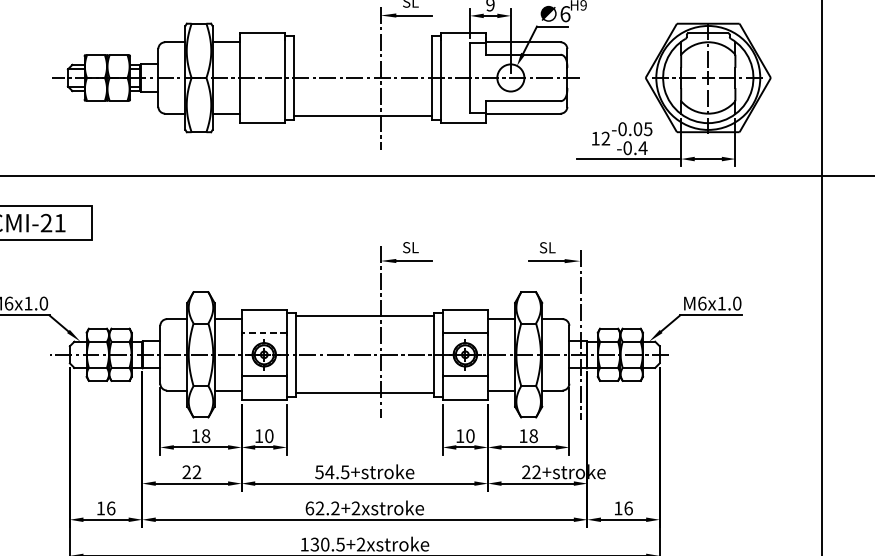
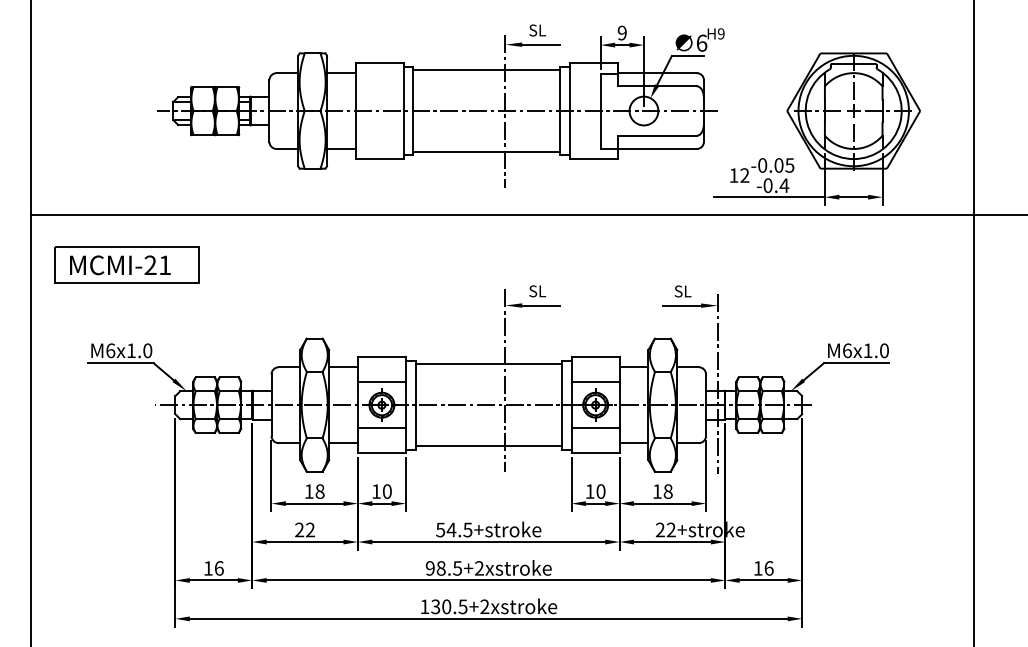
line: (362, 39) -> (486, 70), added
line: (263, 333) -> (381, 382), dashed -> solid
text: (322, 508) -> (443, 568), 62.2+2xstroke -> 98.5+2xstroke

